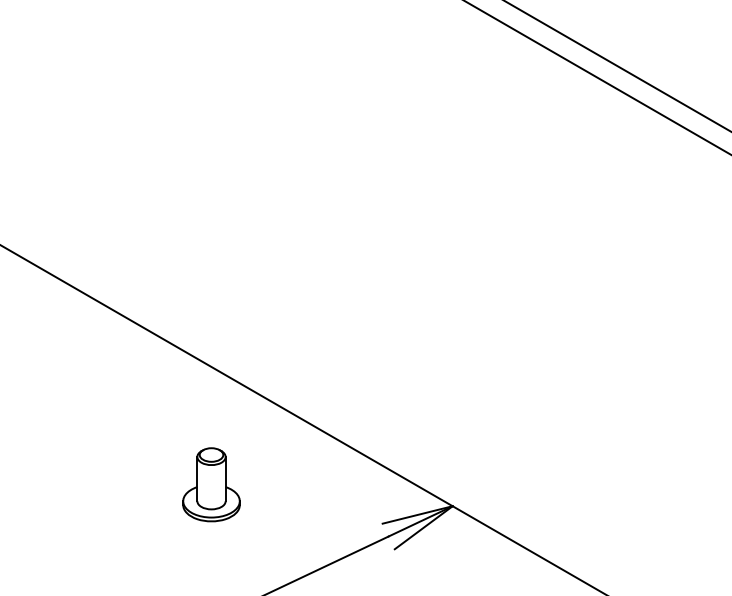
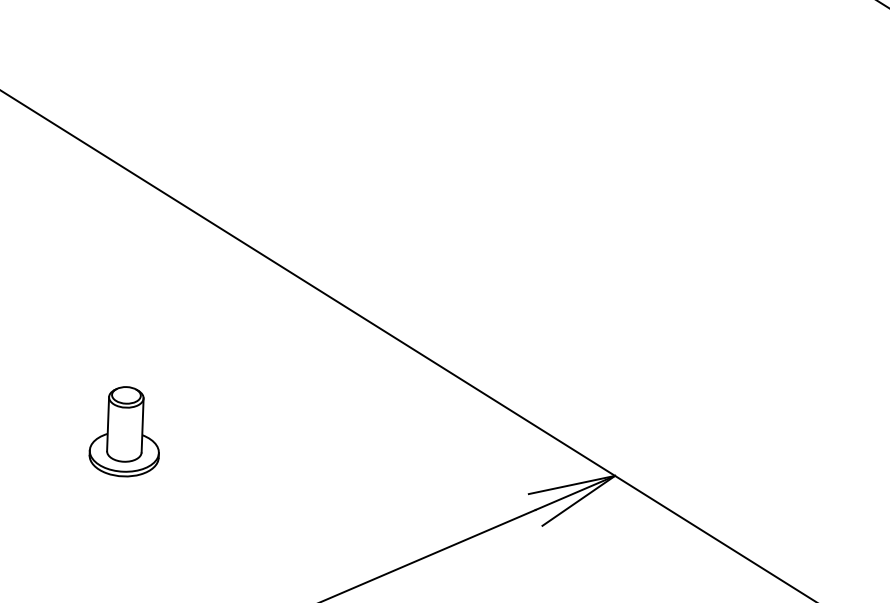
part: (211, 484) -> (125, 431), moved

